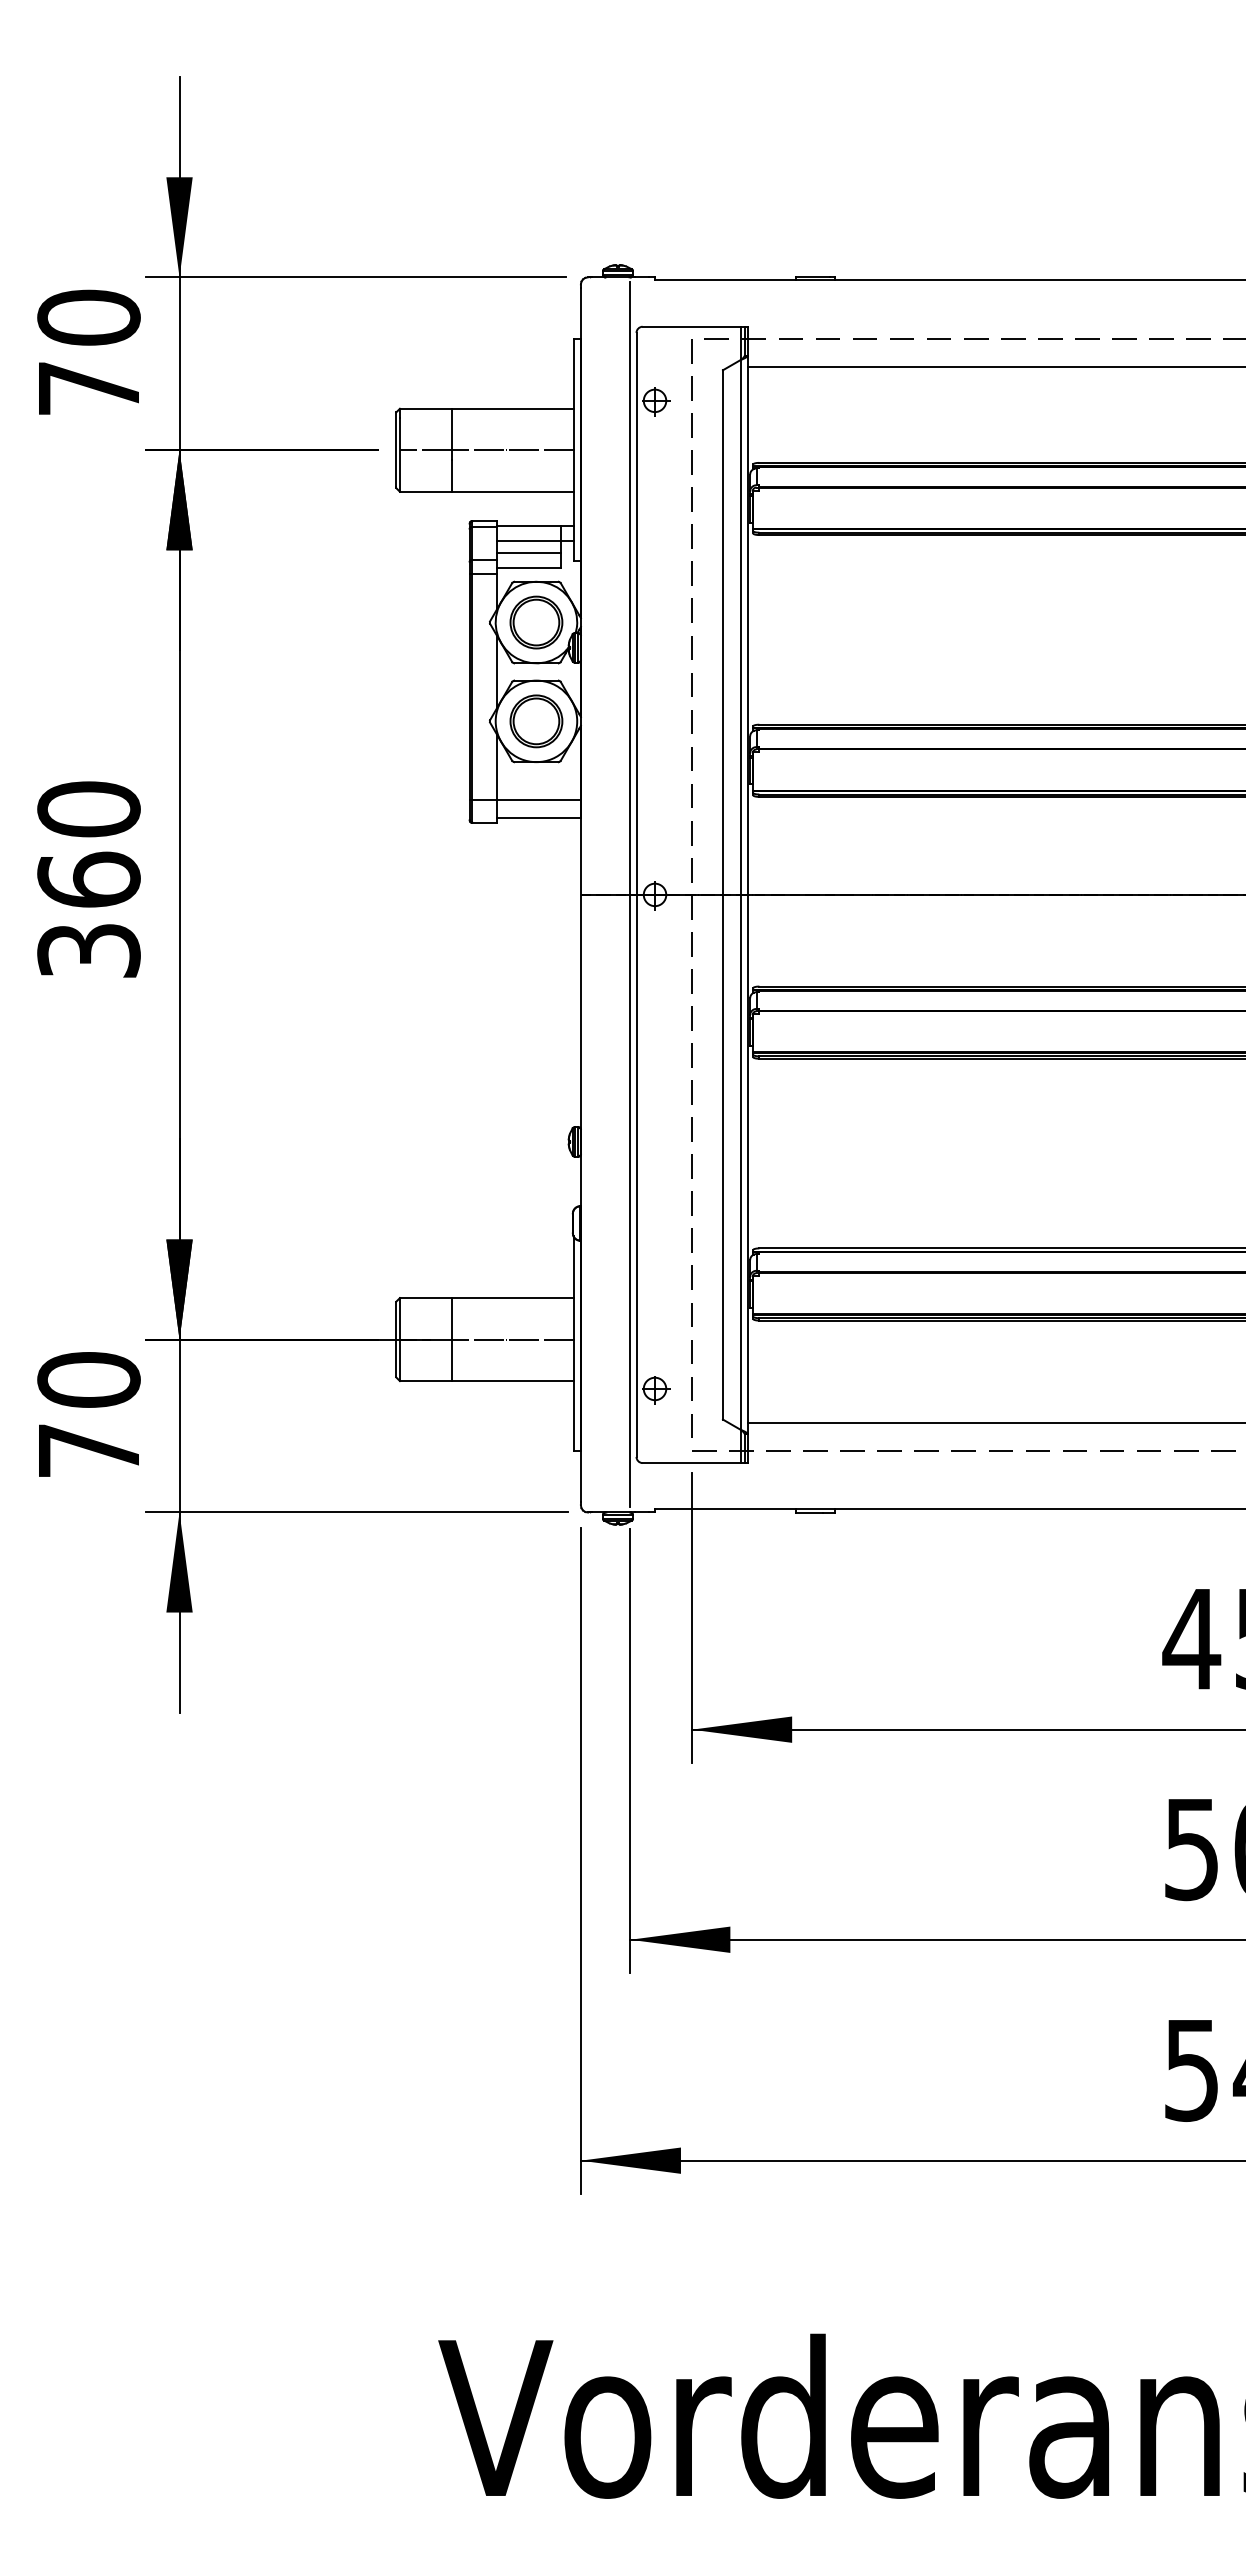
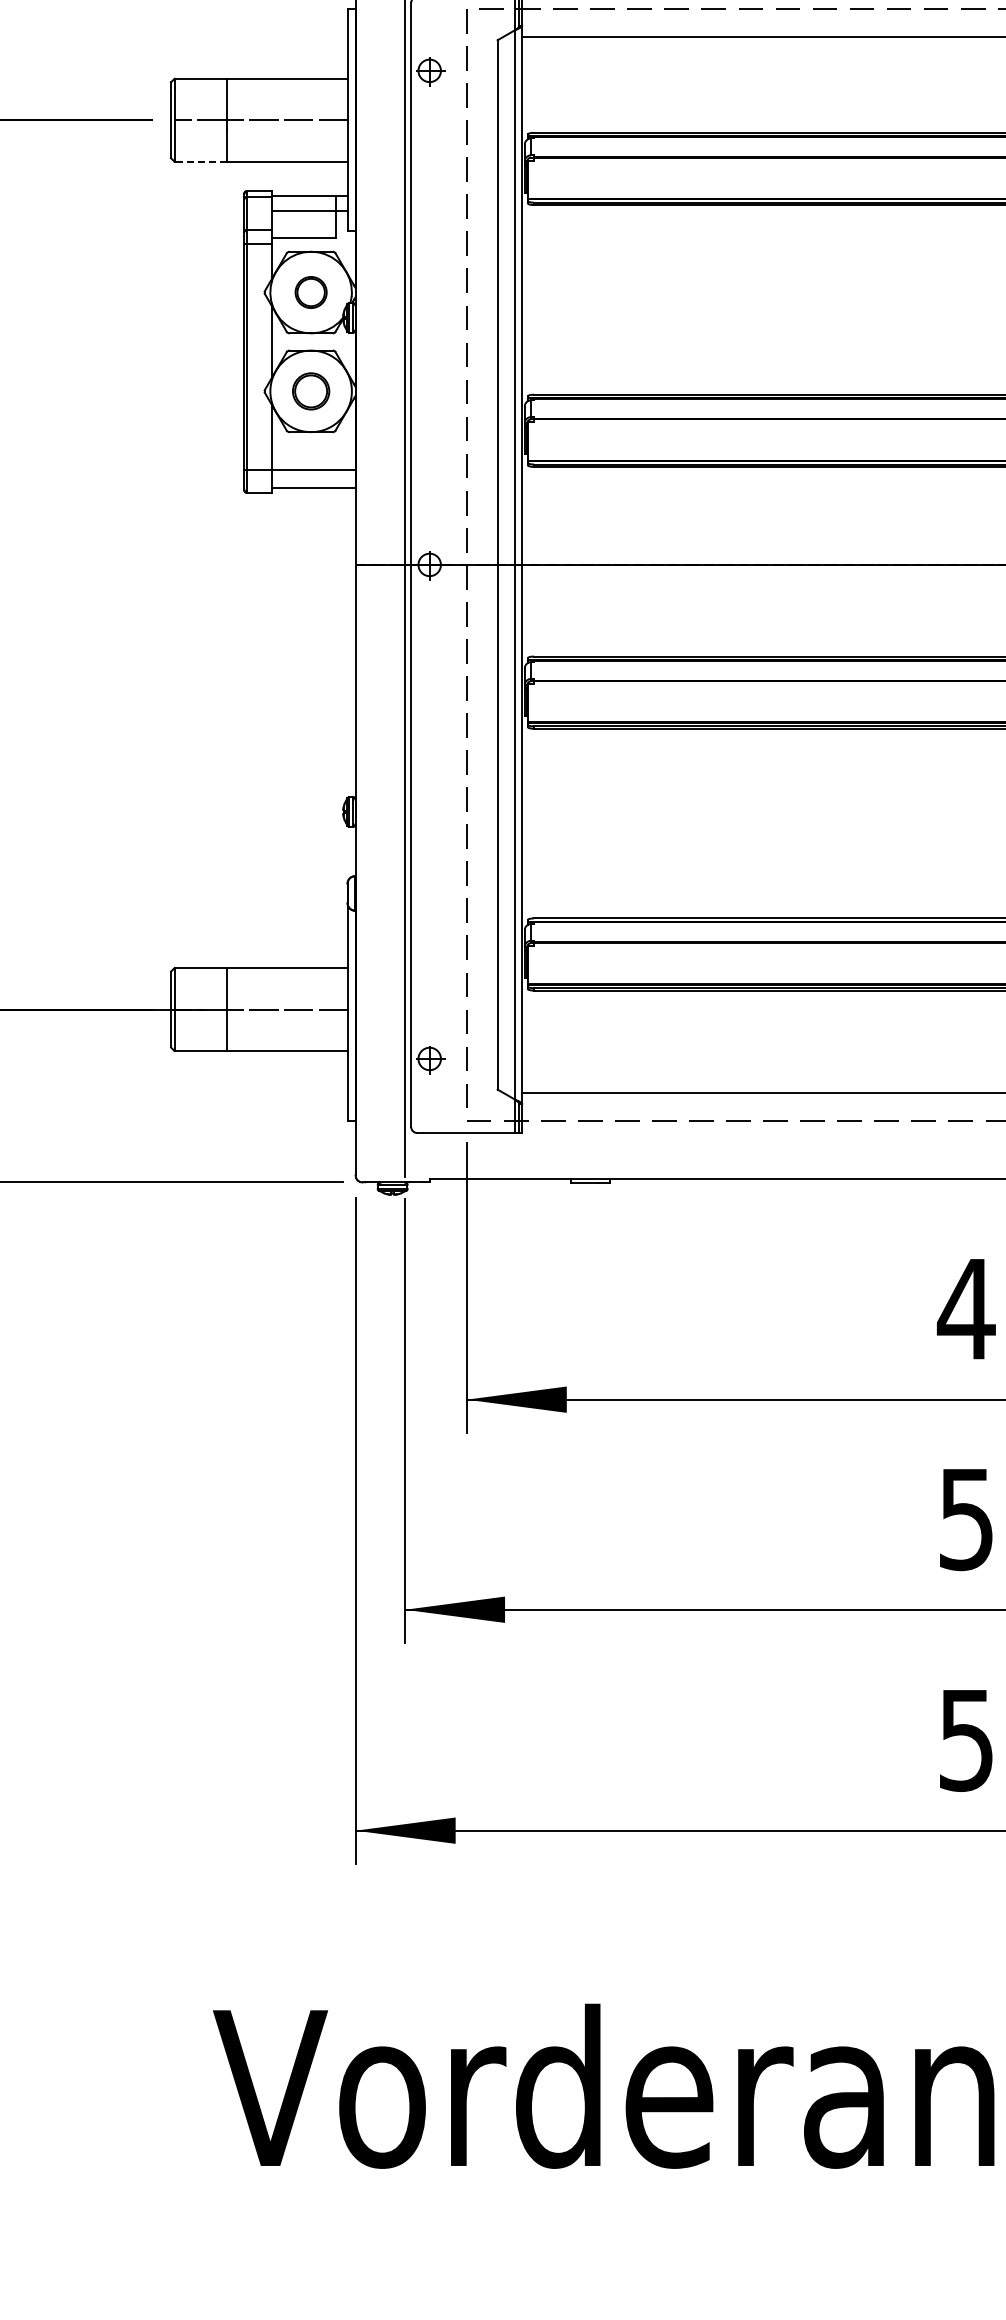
line: (425, 491) -> (200, 161), solid -> dashed
line: (528, 553) -> (303, 223), removed
part: (536, 622) -> (311, 292), size x0.6
part: (536, 721) -> (311, 391), size x0.7

